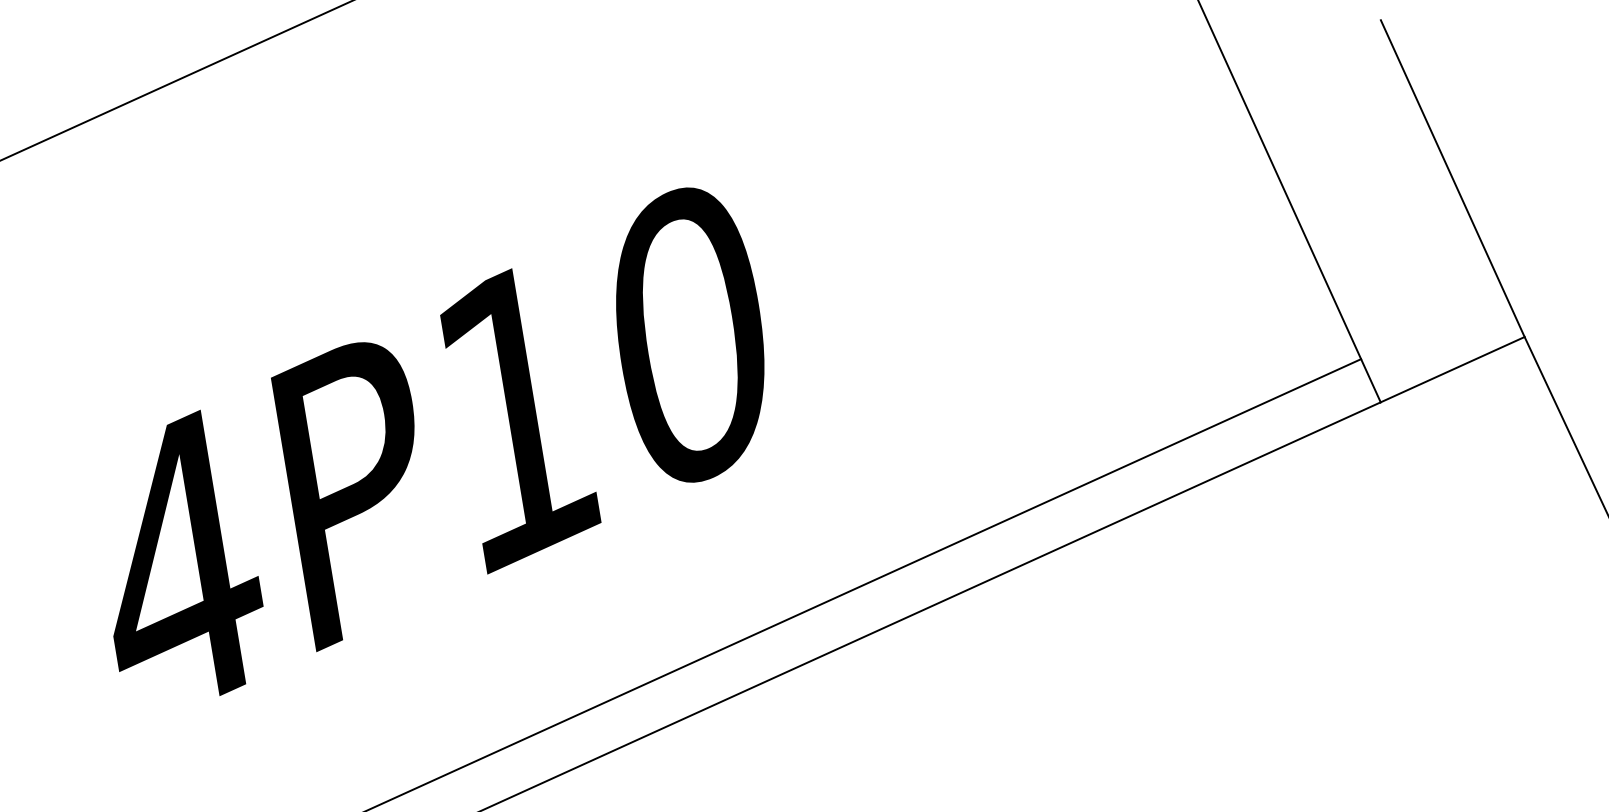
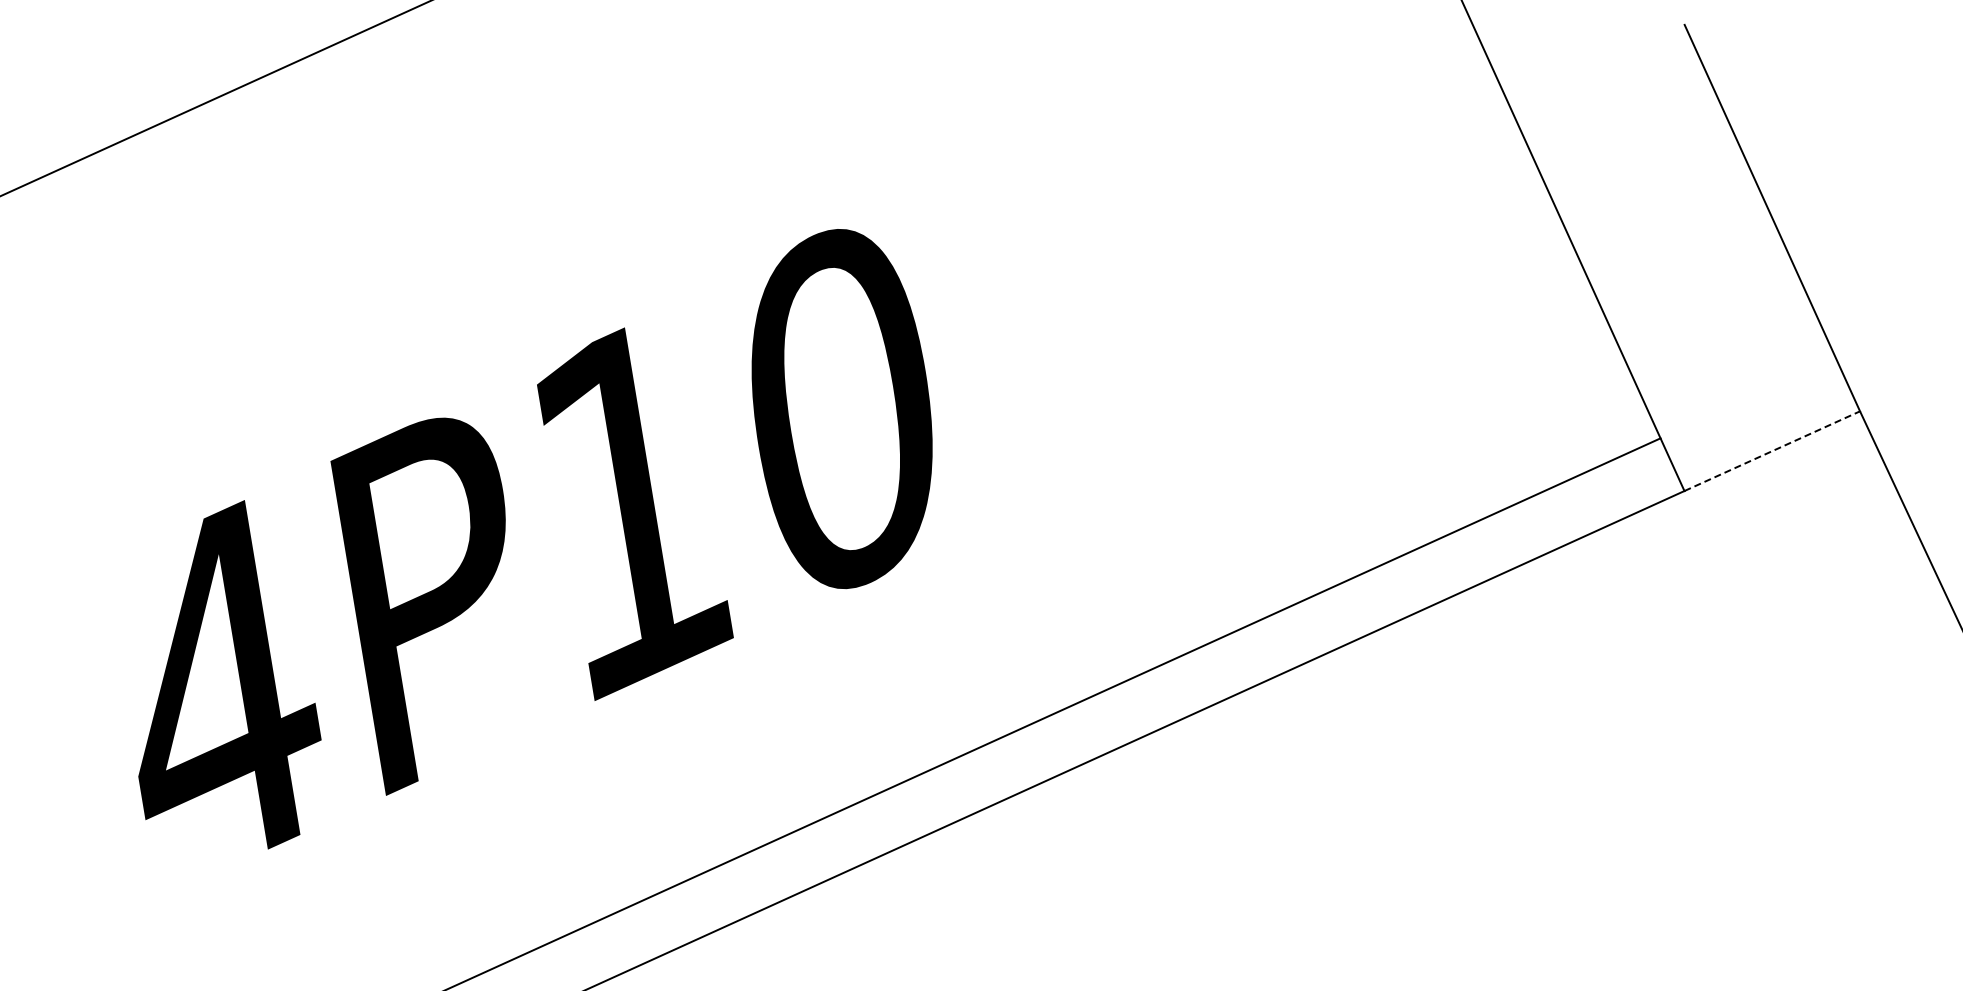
line: (1452, 369) -> (1772, 450), solid -> dashed

